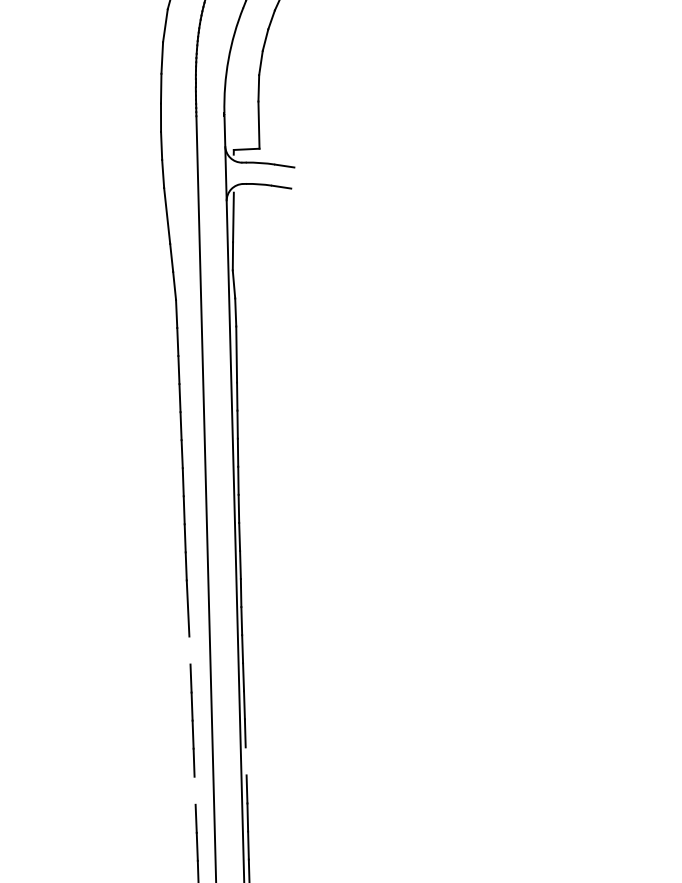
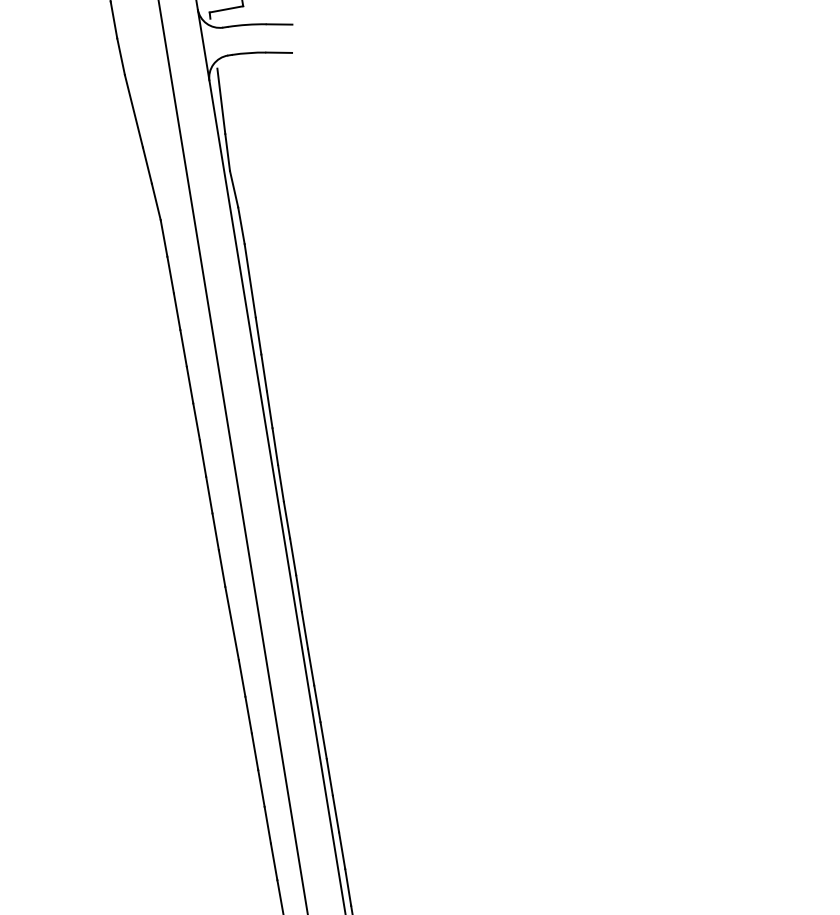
line: (189, 650) -> (241, 678), added
line: (245, 761) -> (335, 814), added
line: (194, 790) -> (273, 861), added

